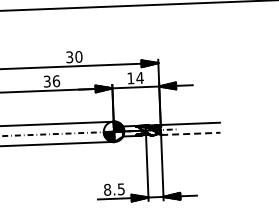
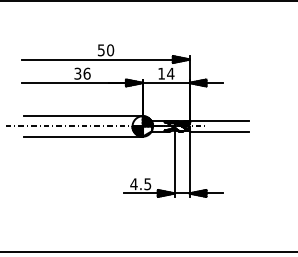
text: (69, 56) -> (101, 49), 30 -> 50
line: (190, 133) -> (219, 131), dashed -> solid
text: (107, 190) -> (133, 184), 8.5 -> 4.5

